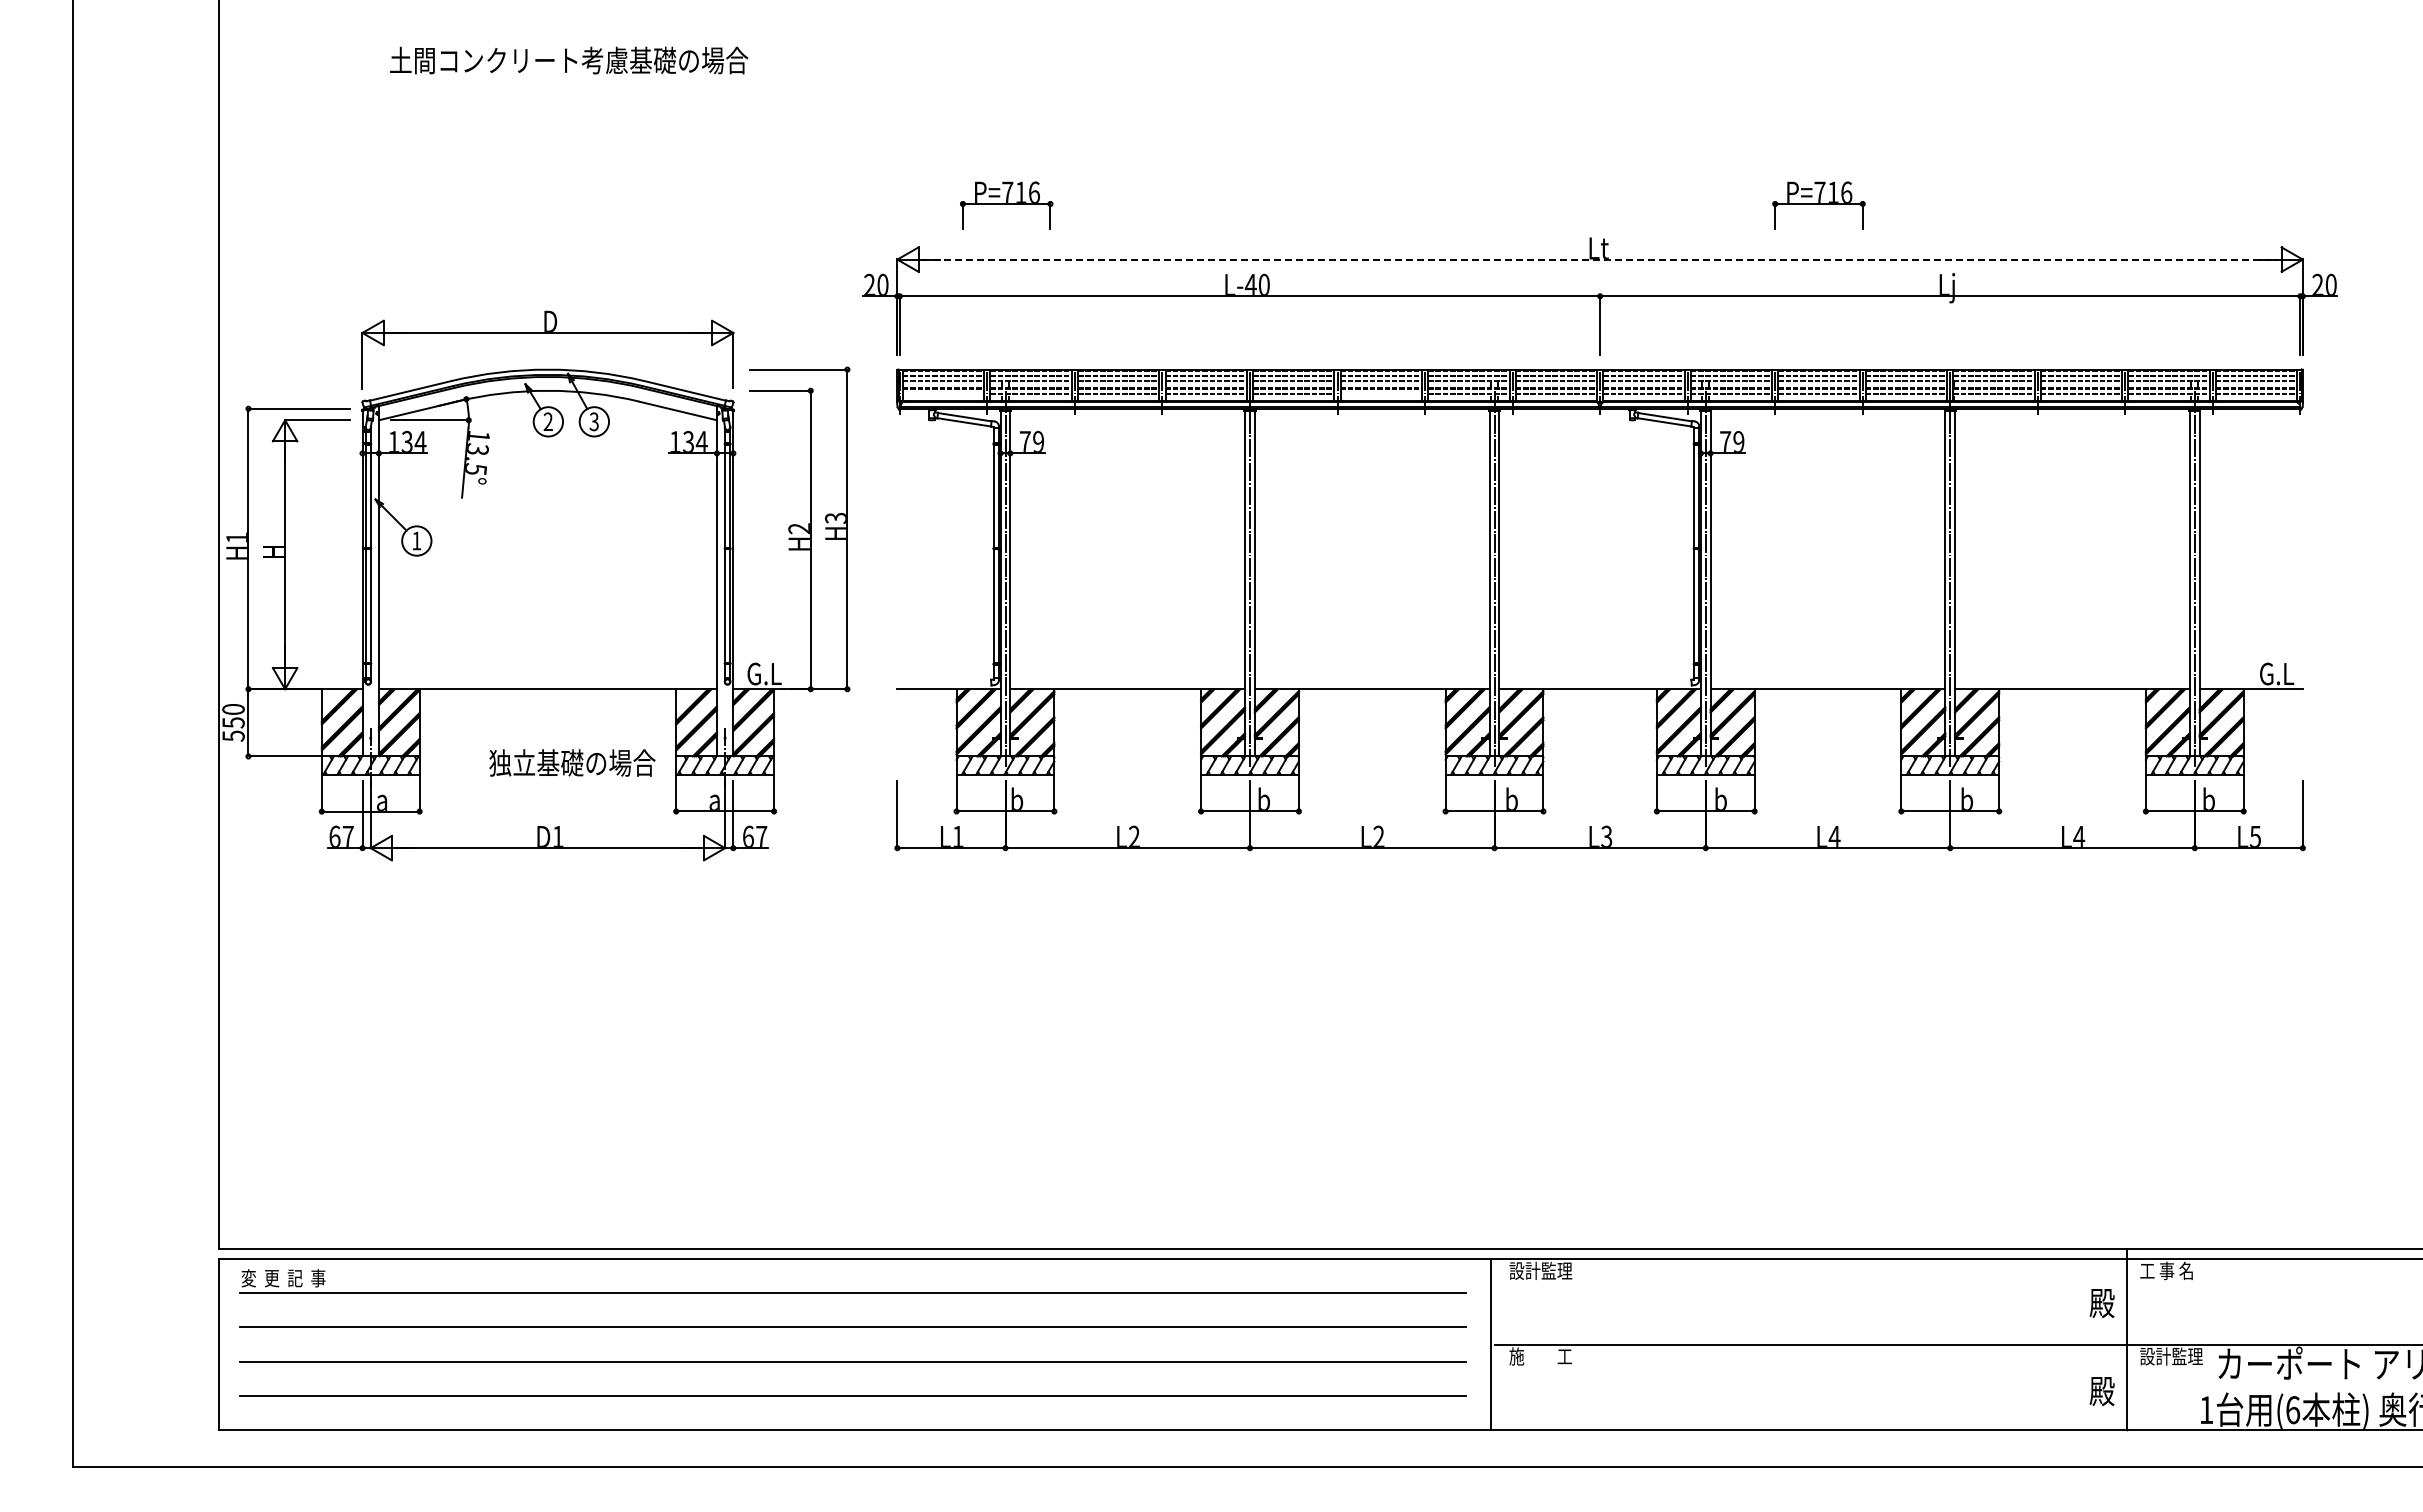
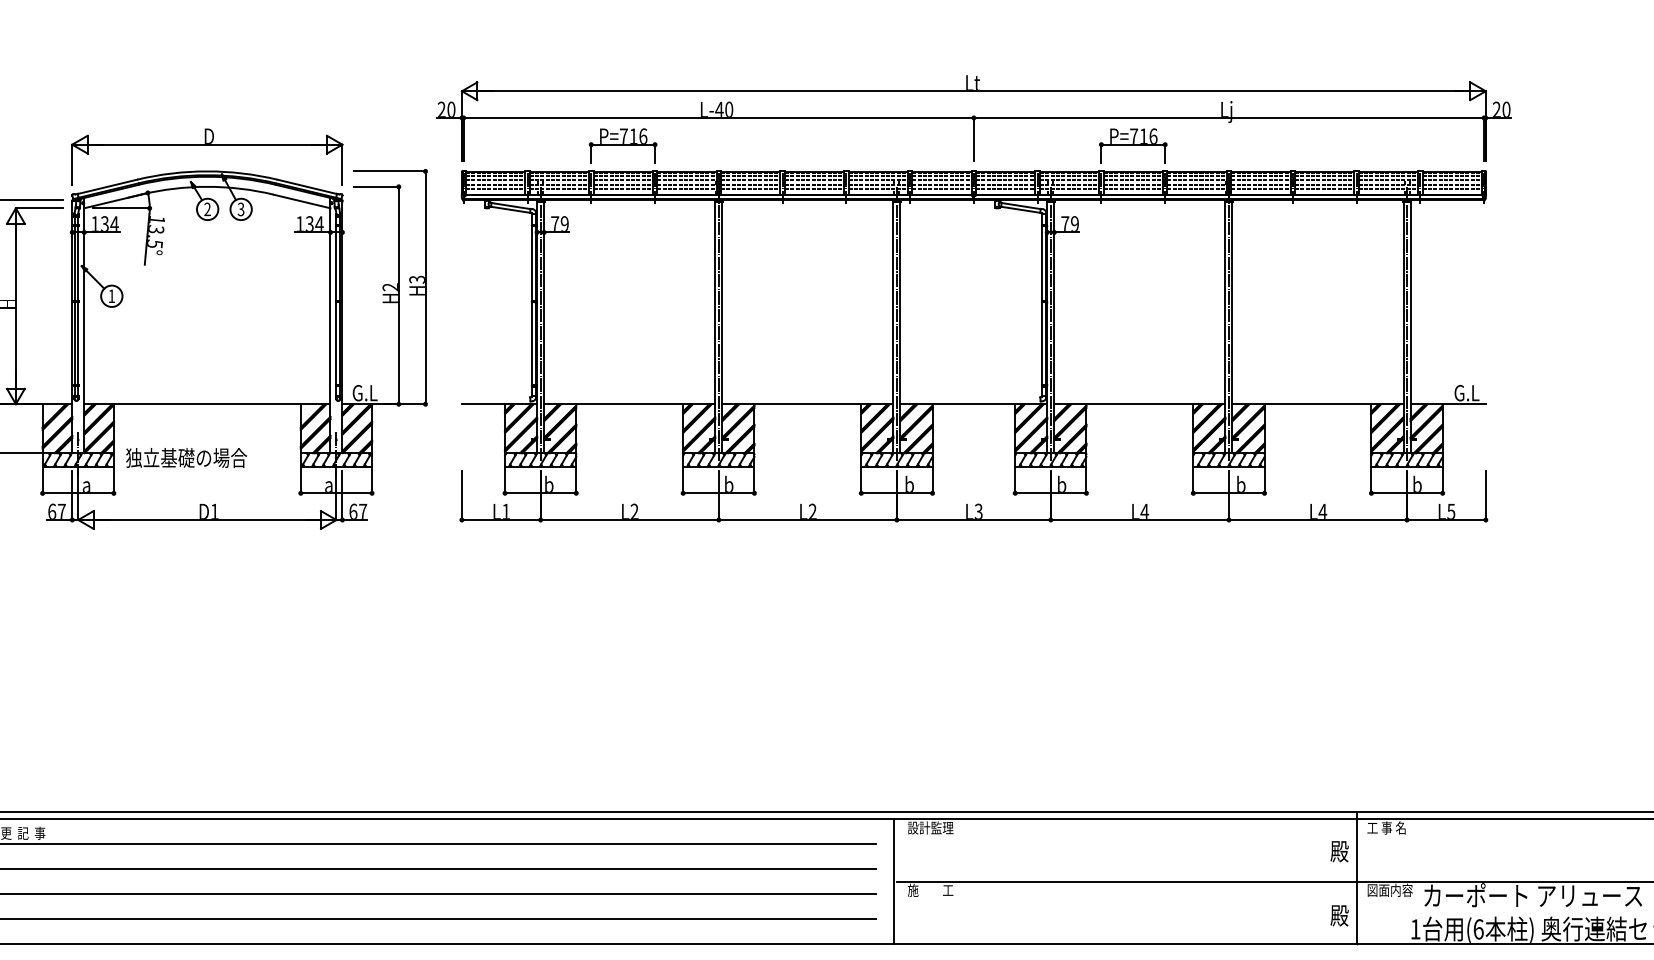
part: (1006, 205) -> (623, 145), moved
part: (1818, 205) -> (1132, 145), moved
line: (1600, 259) -> (974, 91), dashed -> solid
line: (943, 394) -> (495, 189), added
line: (1381, 394) -> (814, 189), added
text: (572, 762) -> (186, 457), moved
text: (2171, 1356) -> (1390, 890), 設計監理 -> 図面内容

